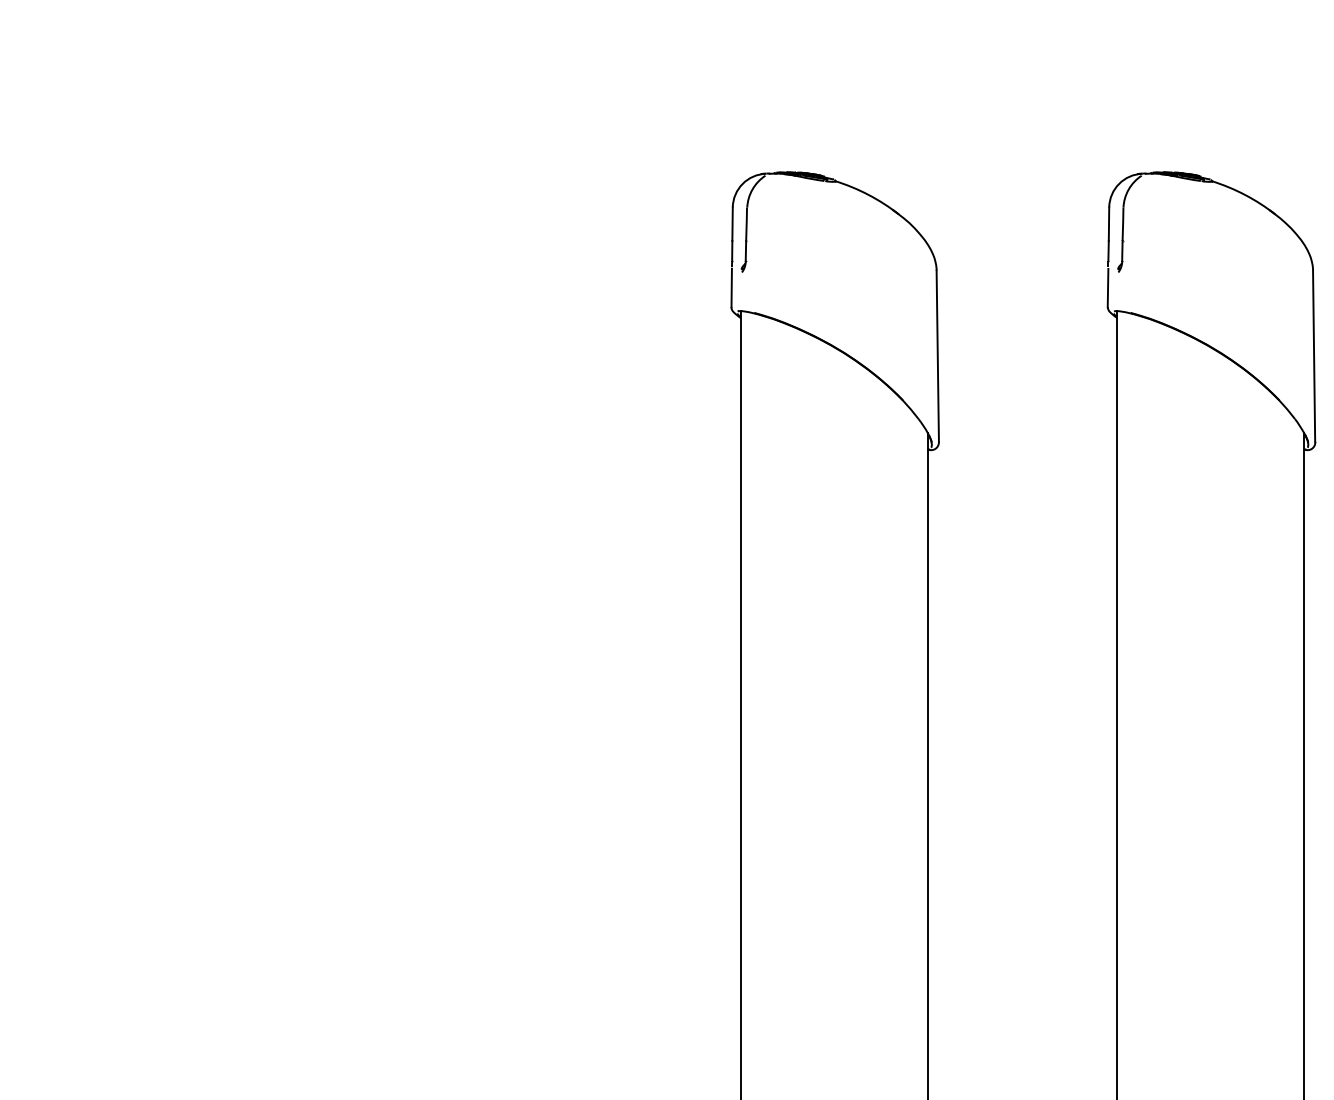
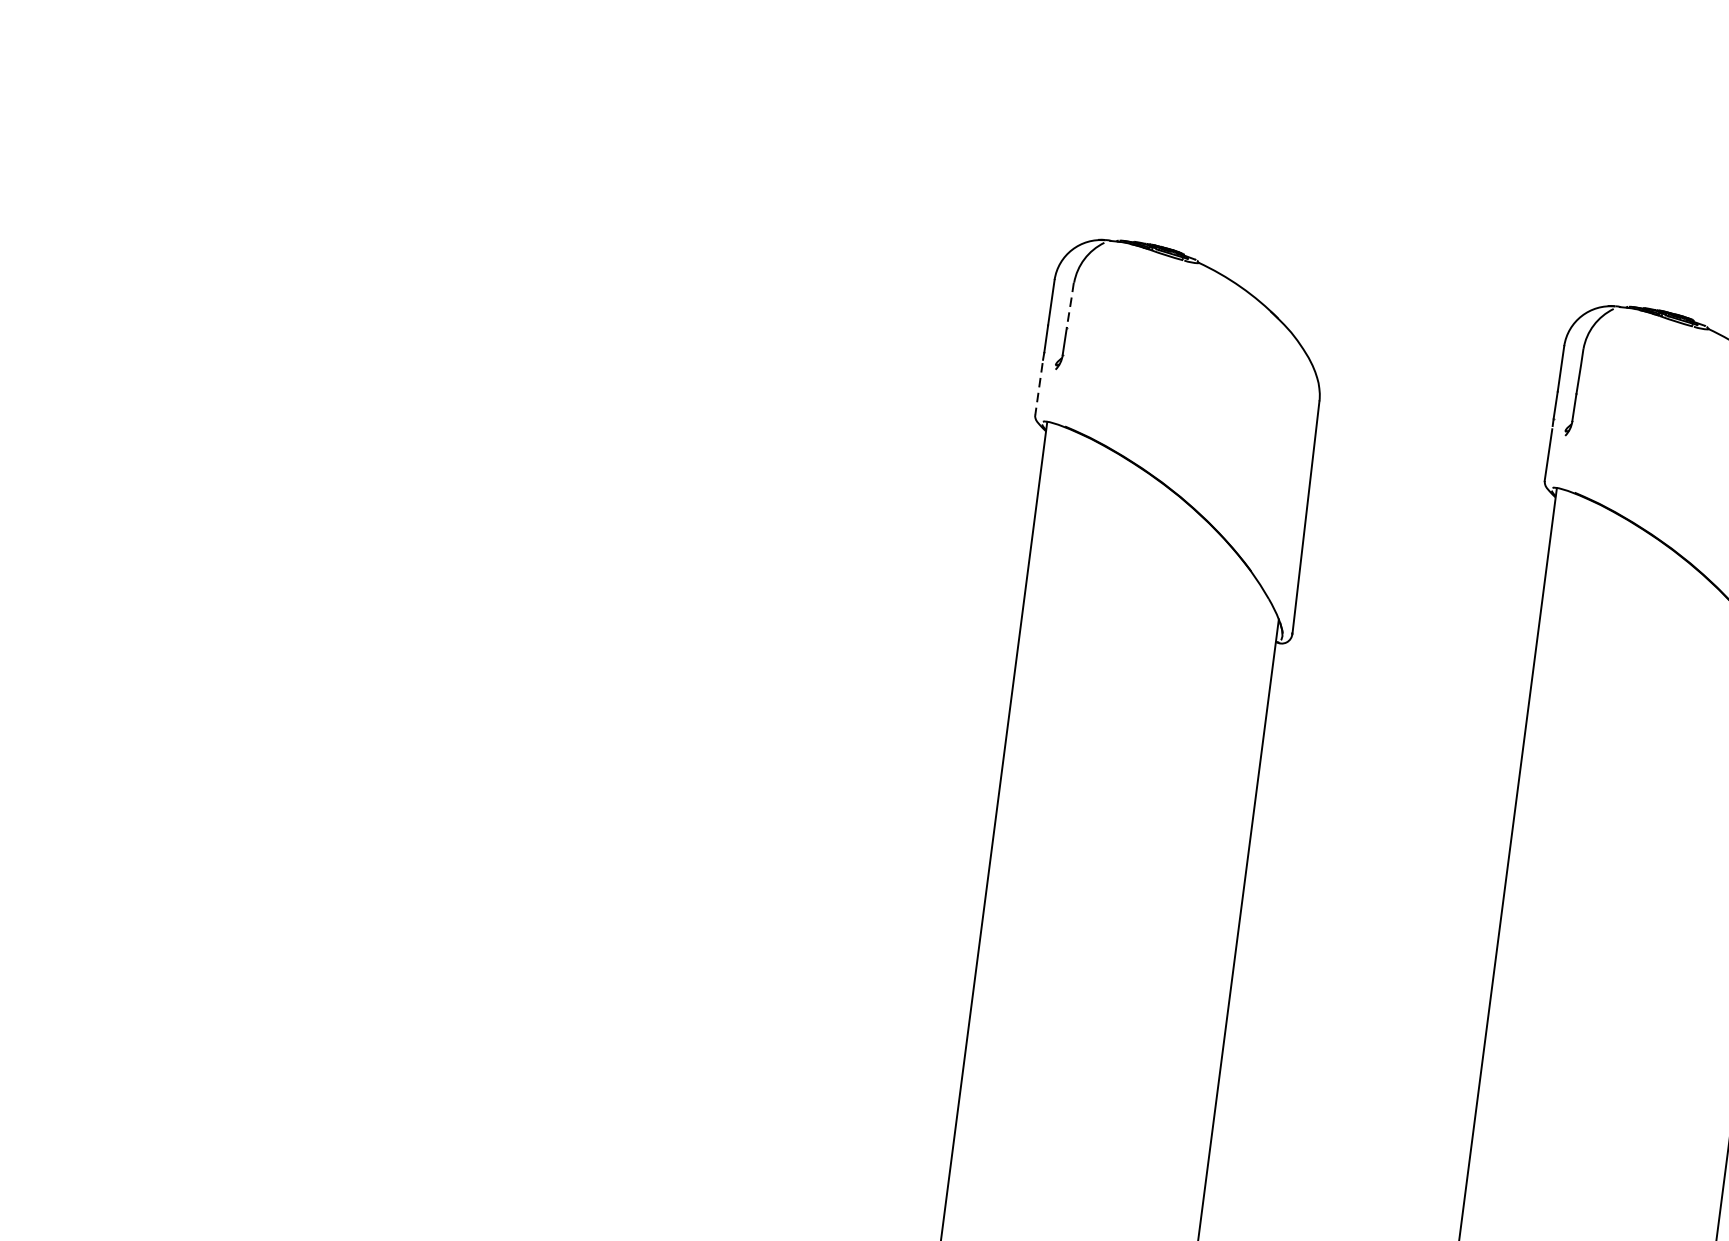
line: (746, 223) -> (1070, 304), solid -> dashed
line: (731, 288) -> (1038, 389), solid -> dashed

